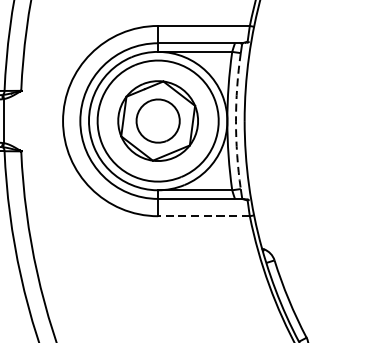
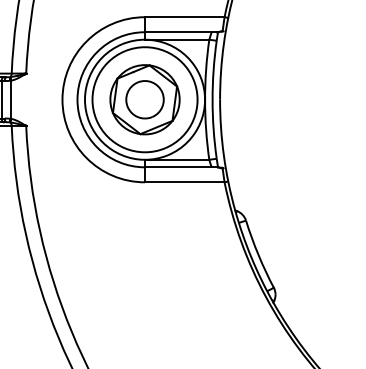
arc: (235, 120) -> (212, 99), dashed -> solid
line: (203, 216) -> (184, 182), dashed -> solid

